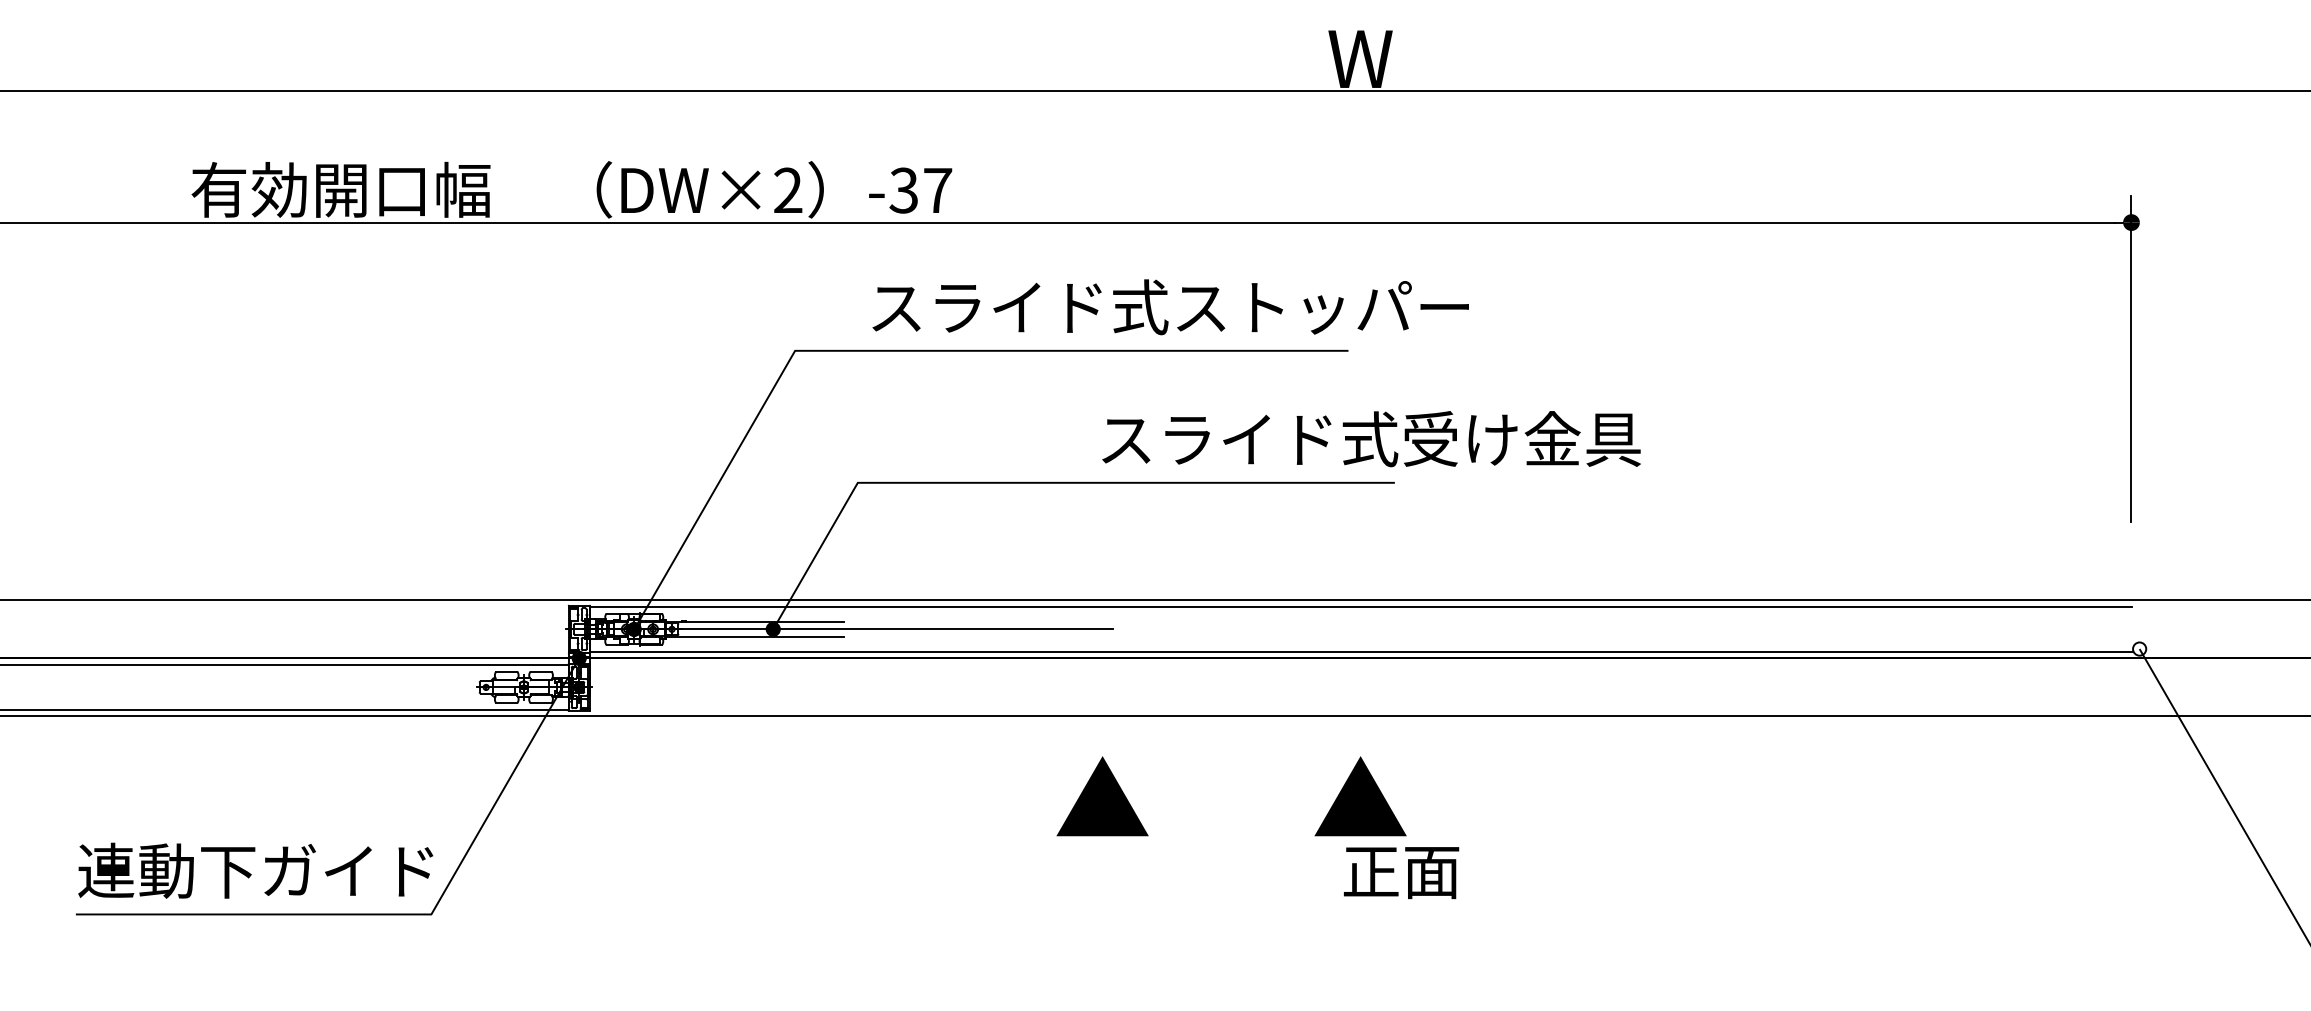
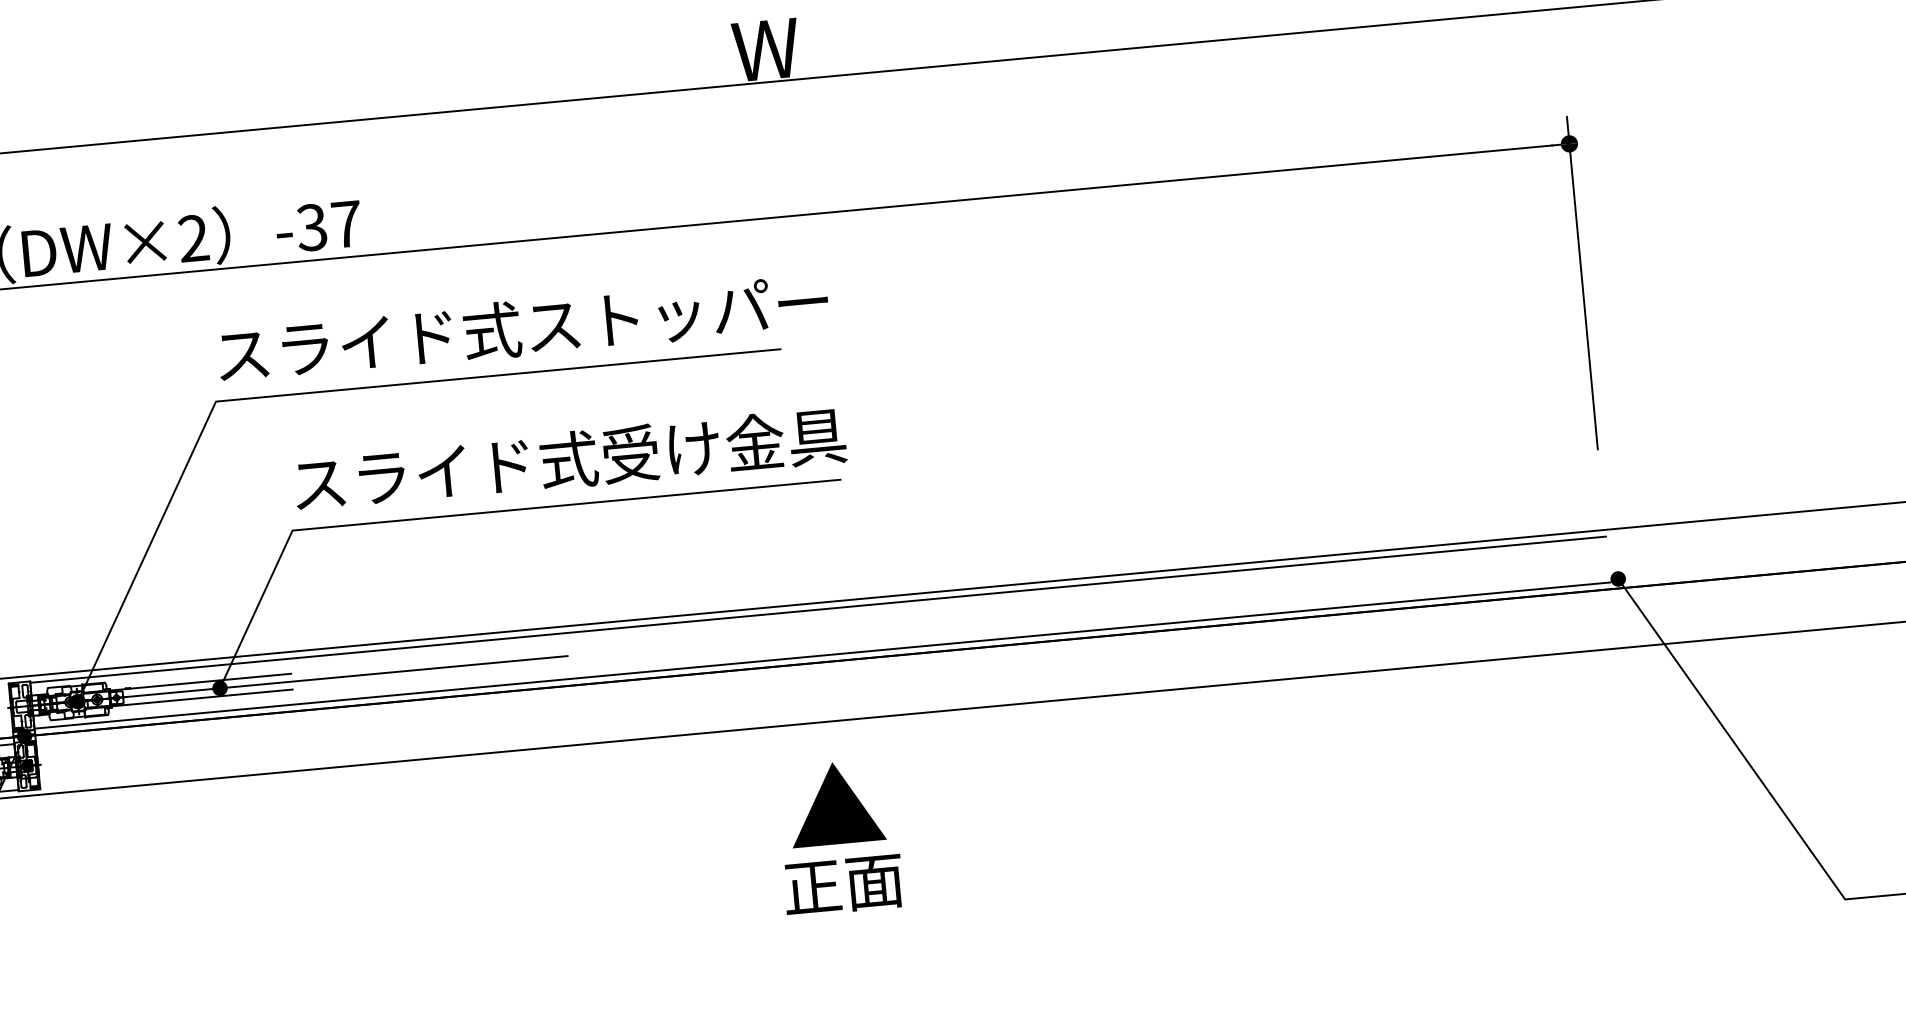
text: (1170, 307) -> (522, 328), moved
text: (1371, 439) -> (570, 460), moved
fill: (2139, 648) -> (1618, 578), added
part: (1102, 796) -> (572, 827), removed
text: (1401, 873) -> (843, 886), moved

